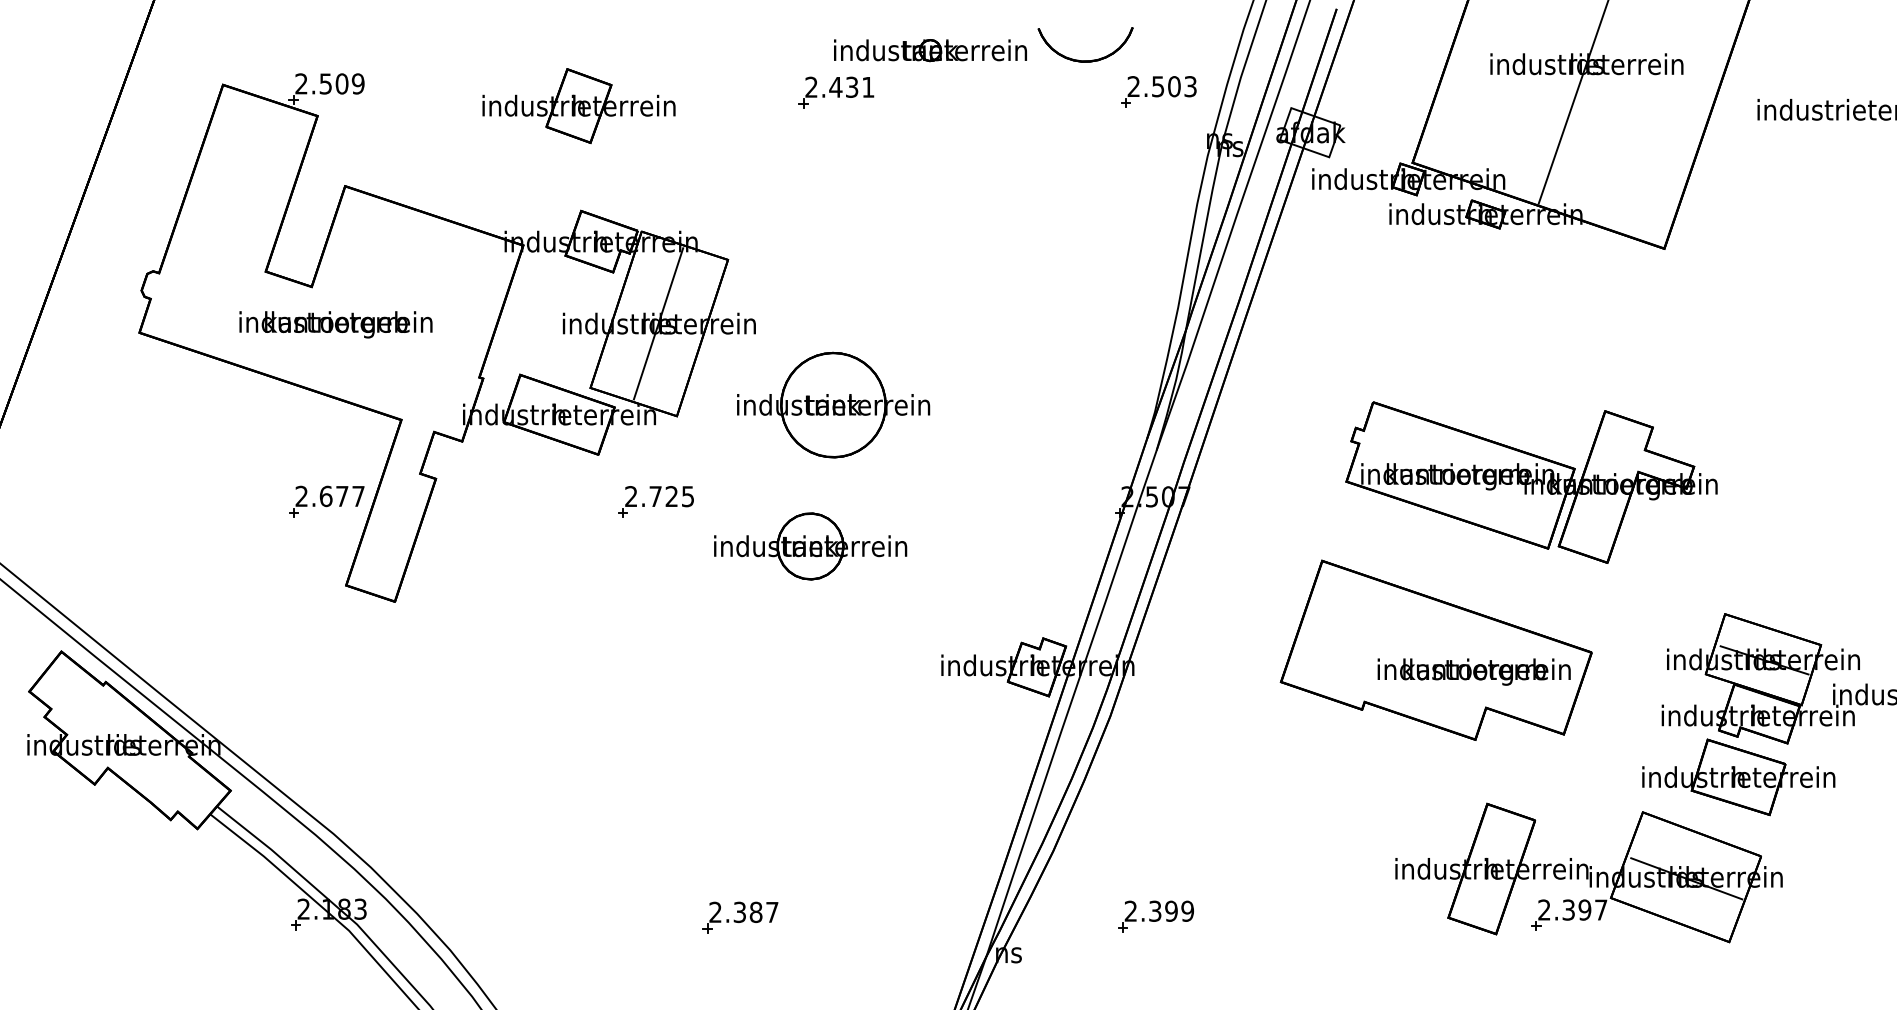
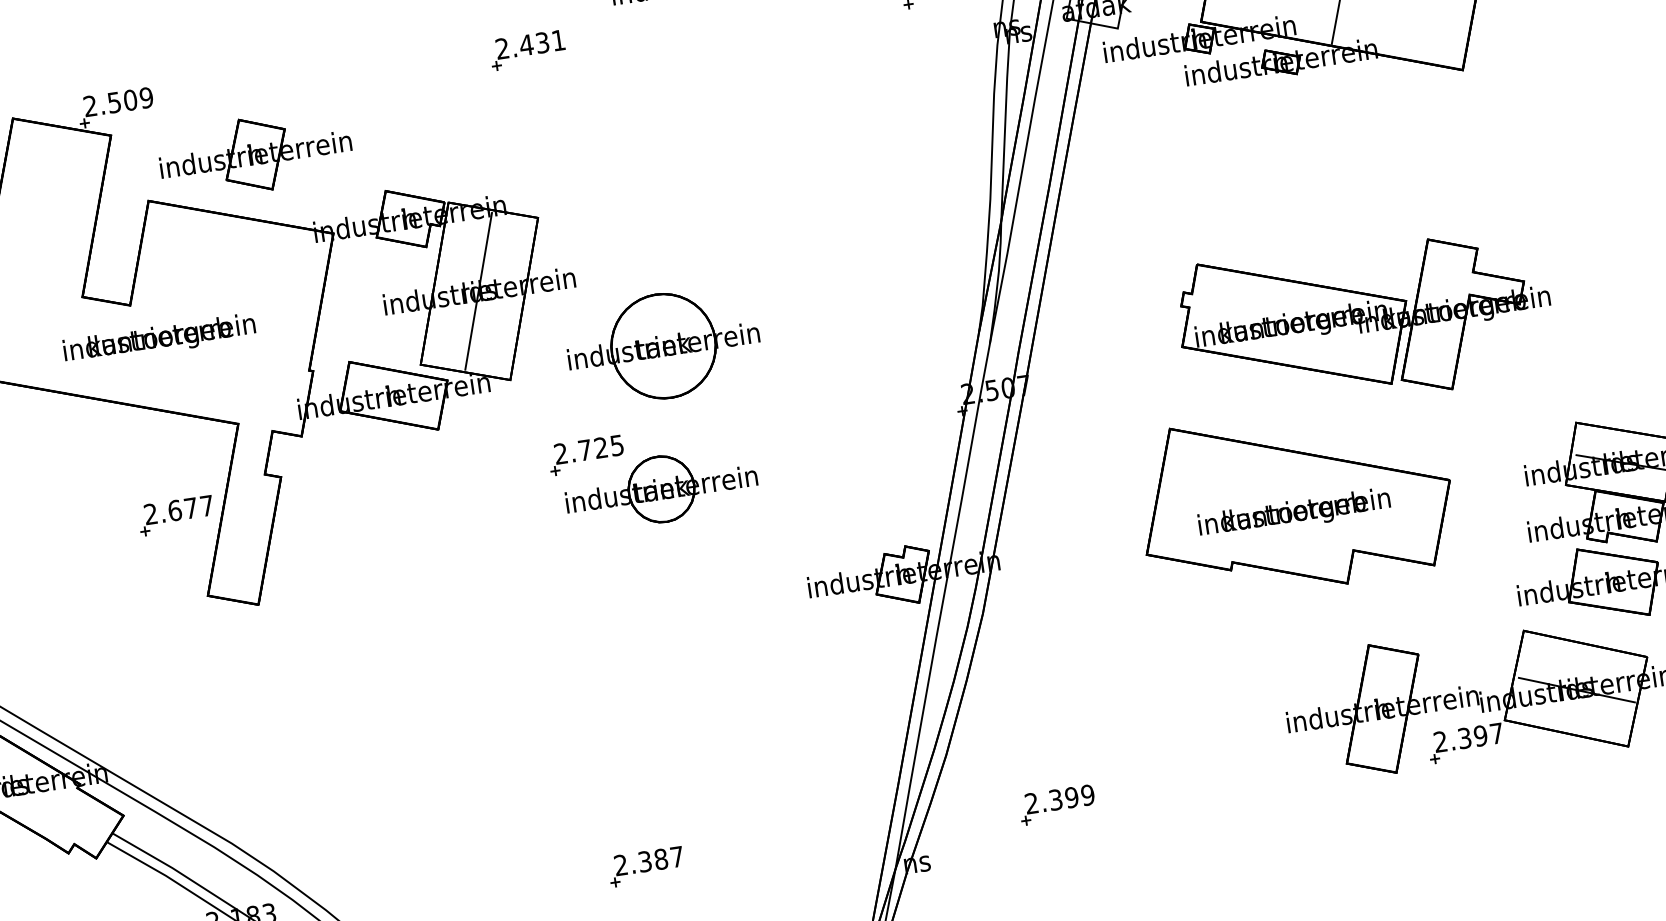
part: (836, 92) -> (527, 50), moved
part: (578, 105) -> (255, 154), moved
part: (655, 501) -> (585, 455), moved
text: (1473, 671) -> (1293, 513), moved

